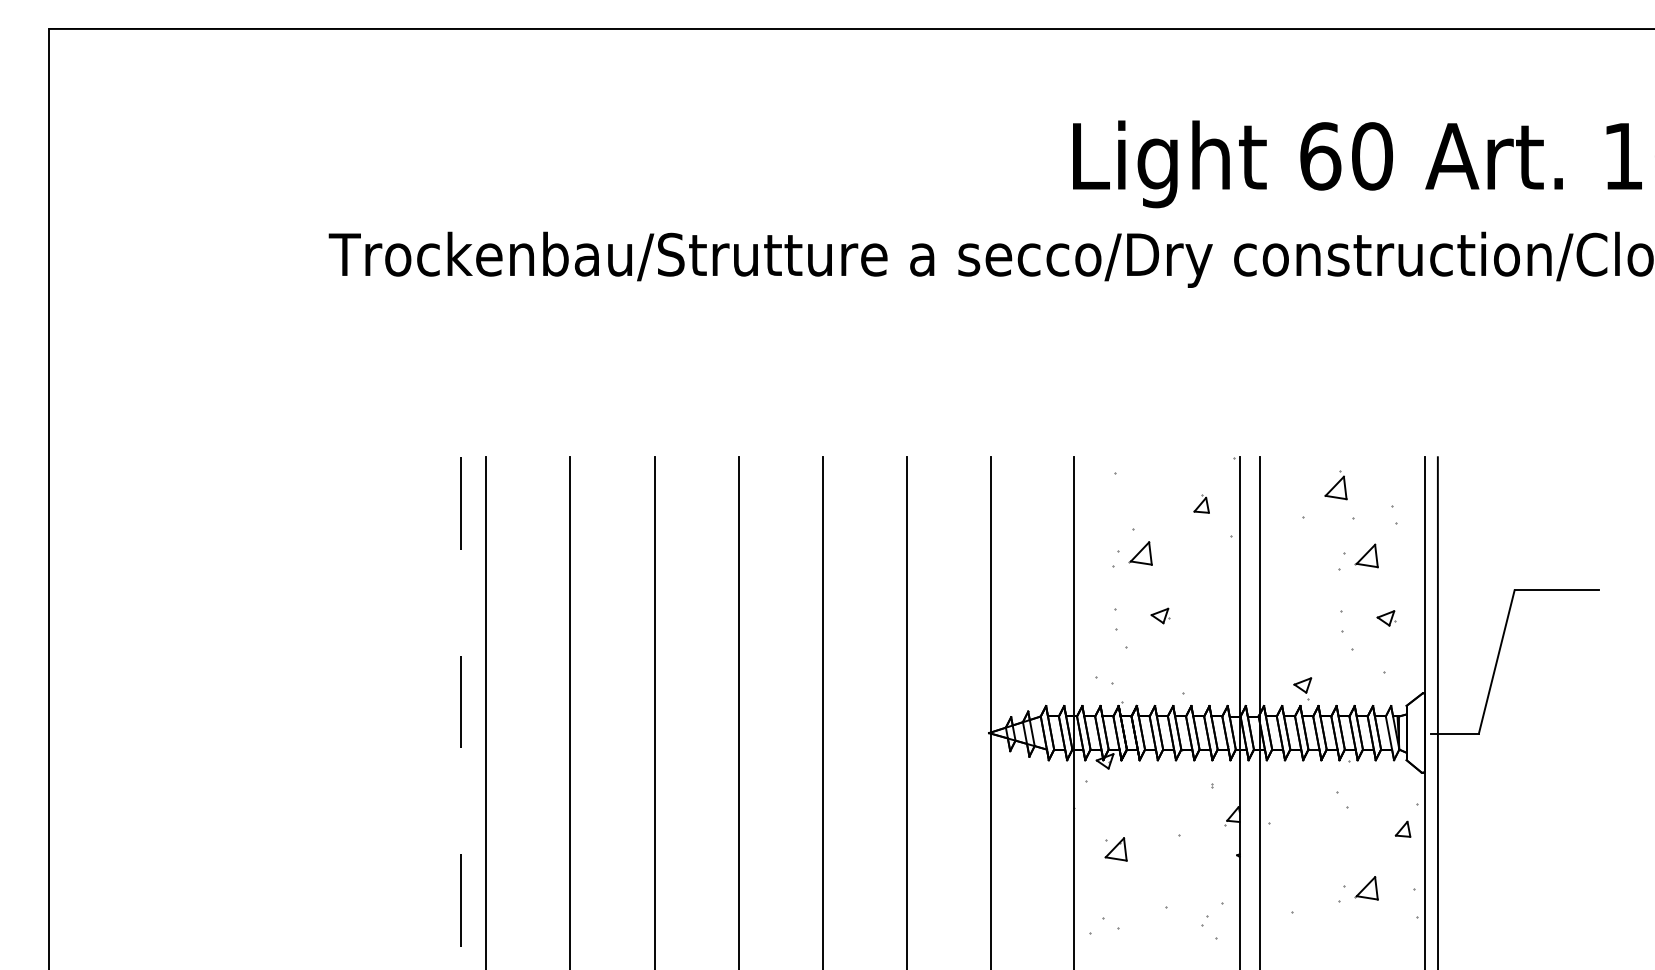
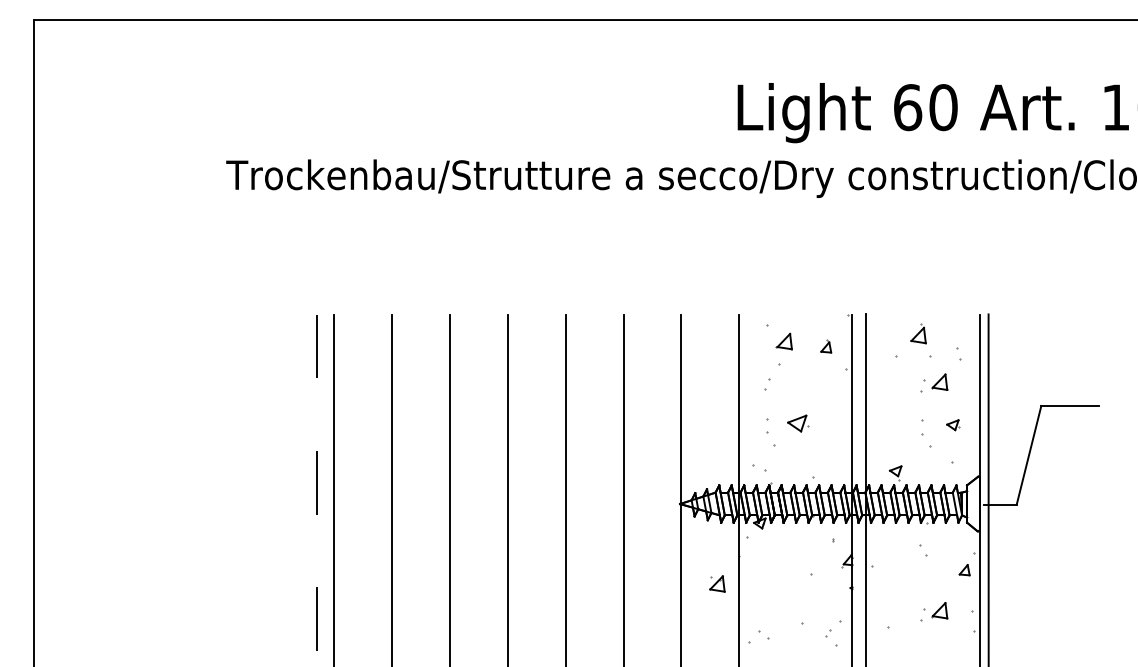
part: (1139, 553) -> (783, 341), moved
part: (1159, 615) -> (797, 423), size x1.6
part: (1116, 848) -> (717, 583), moved

